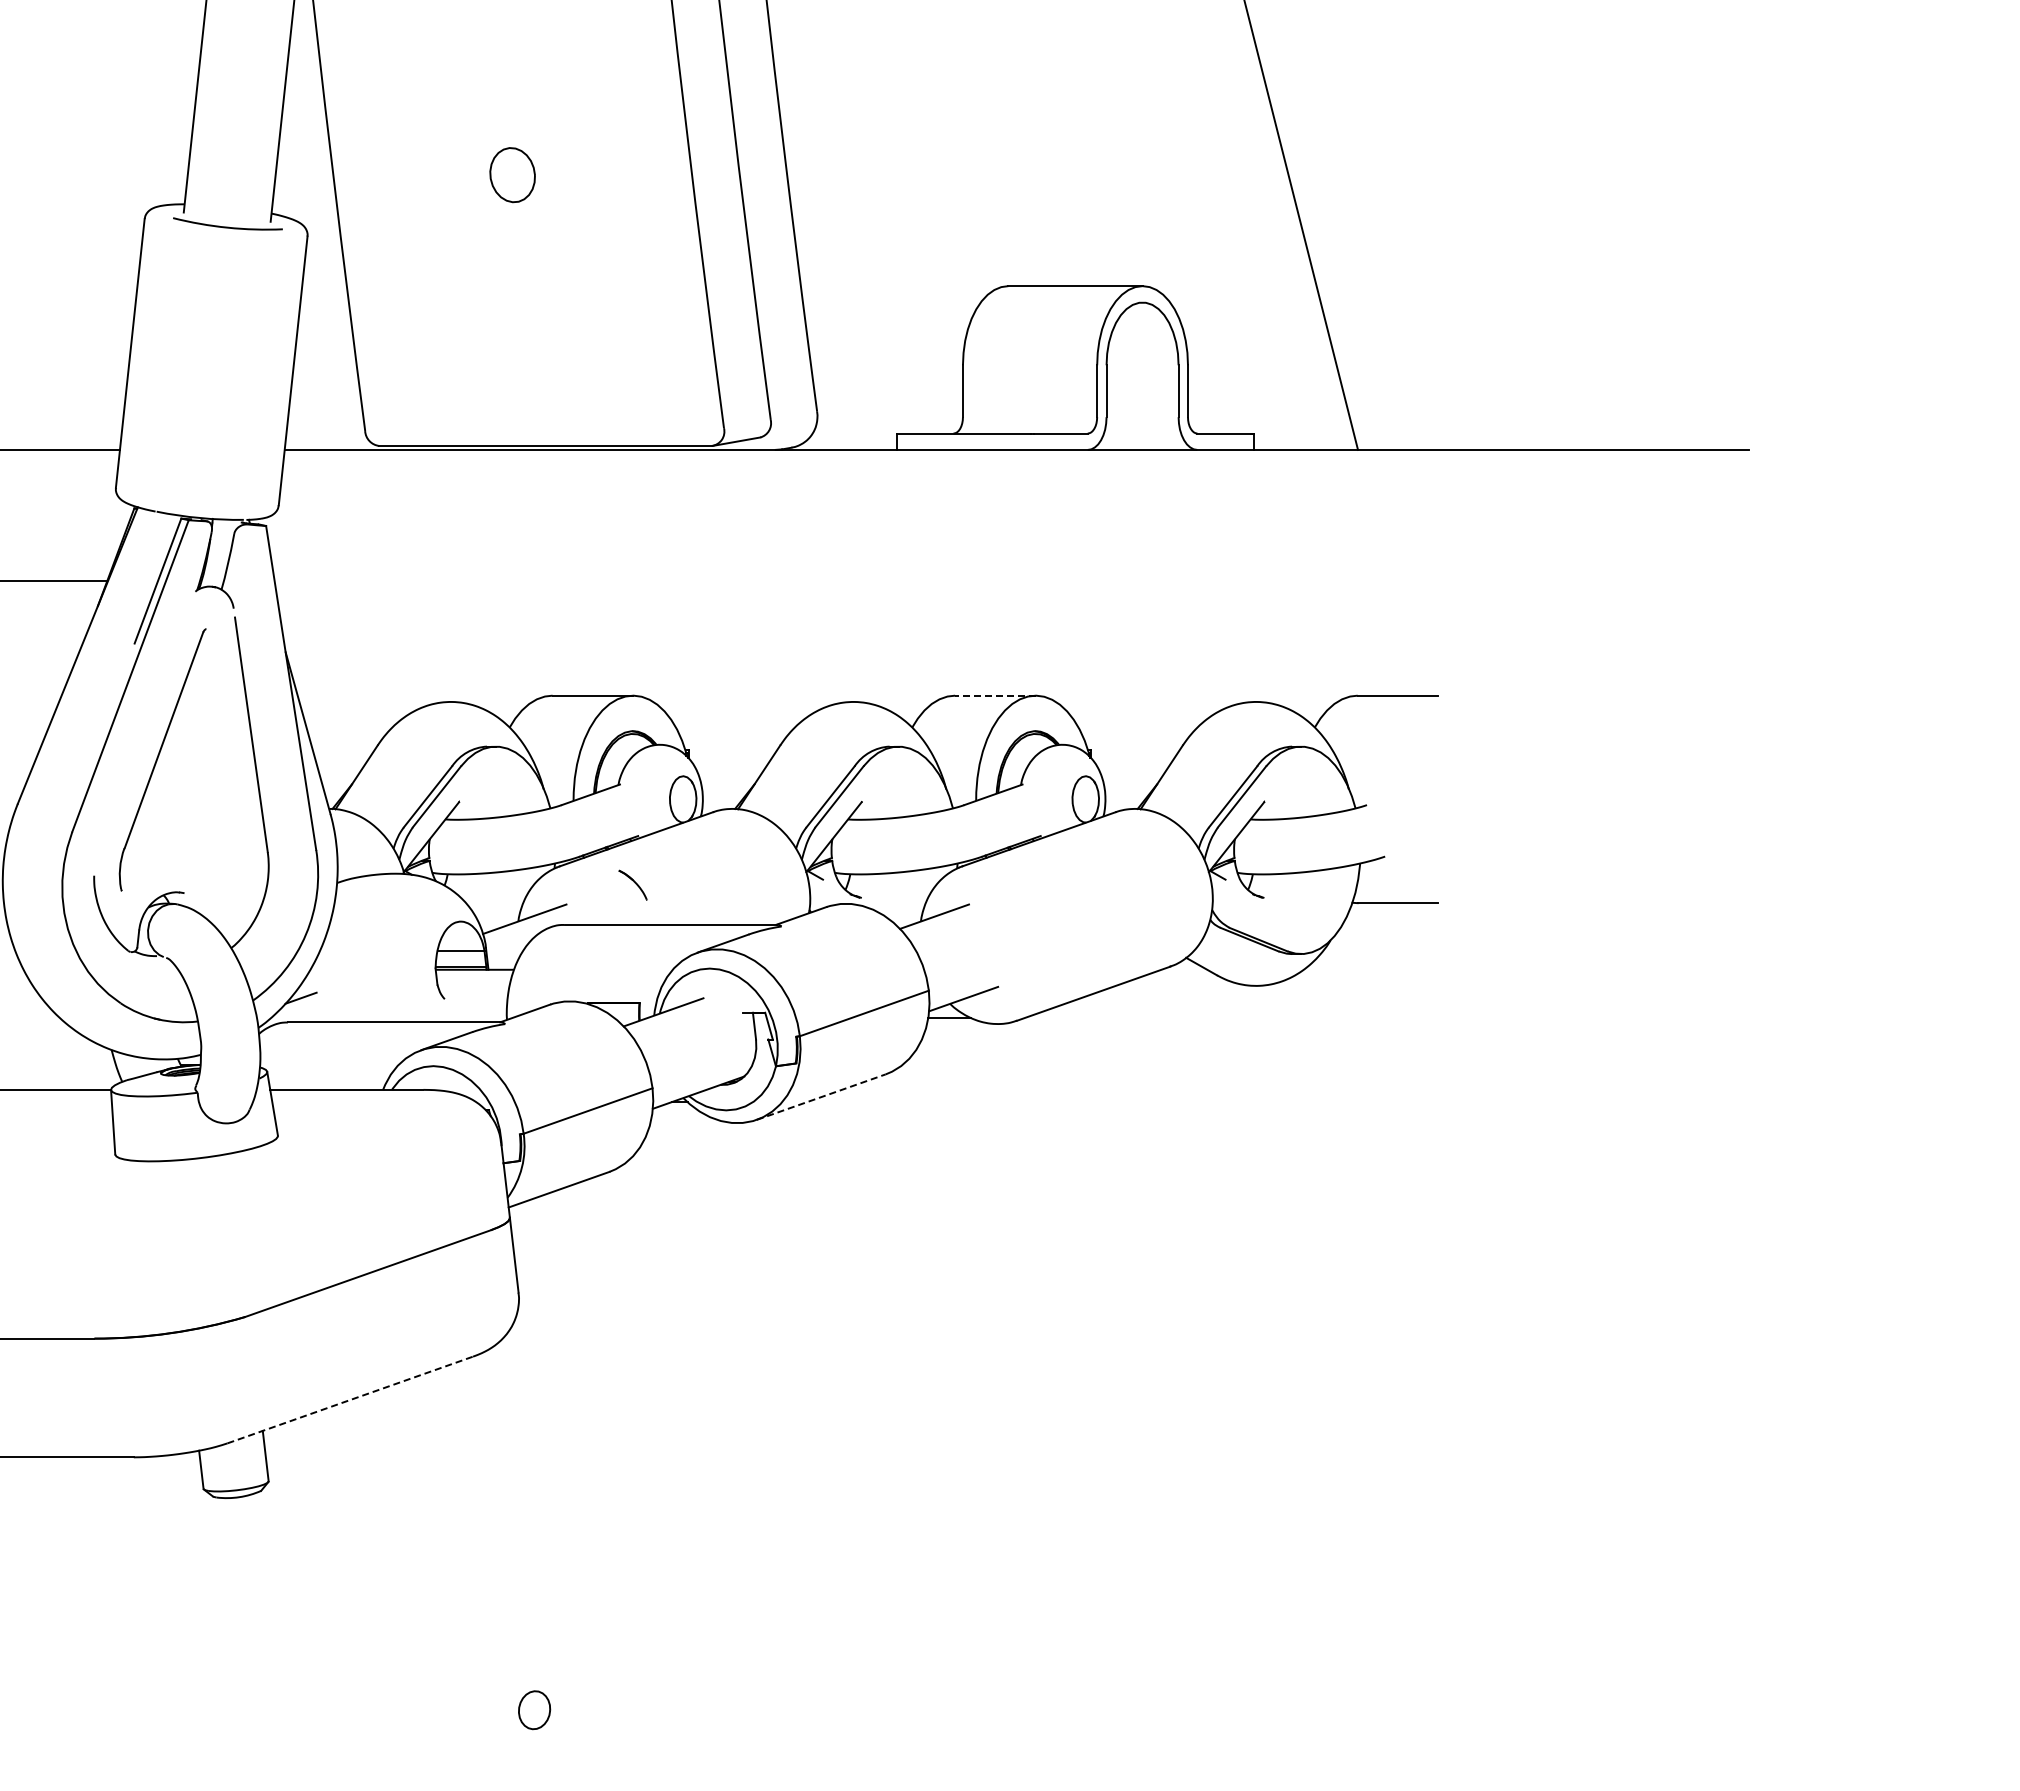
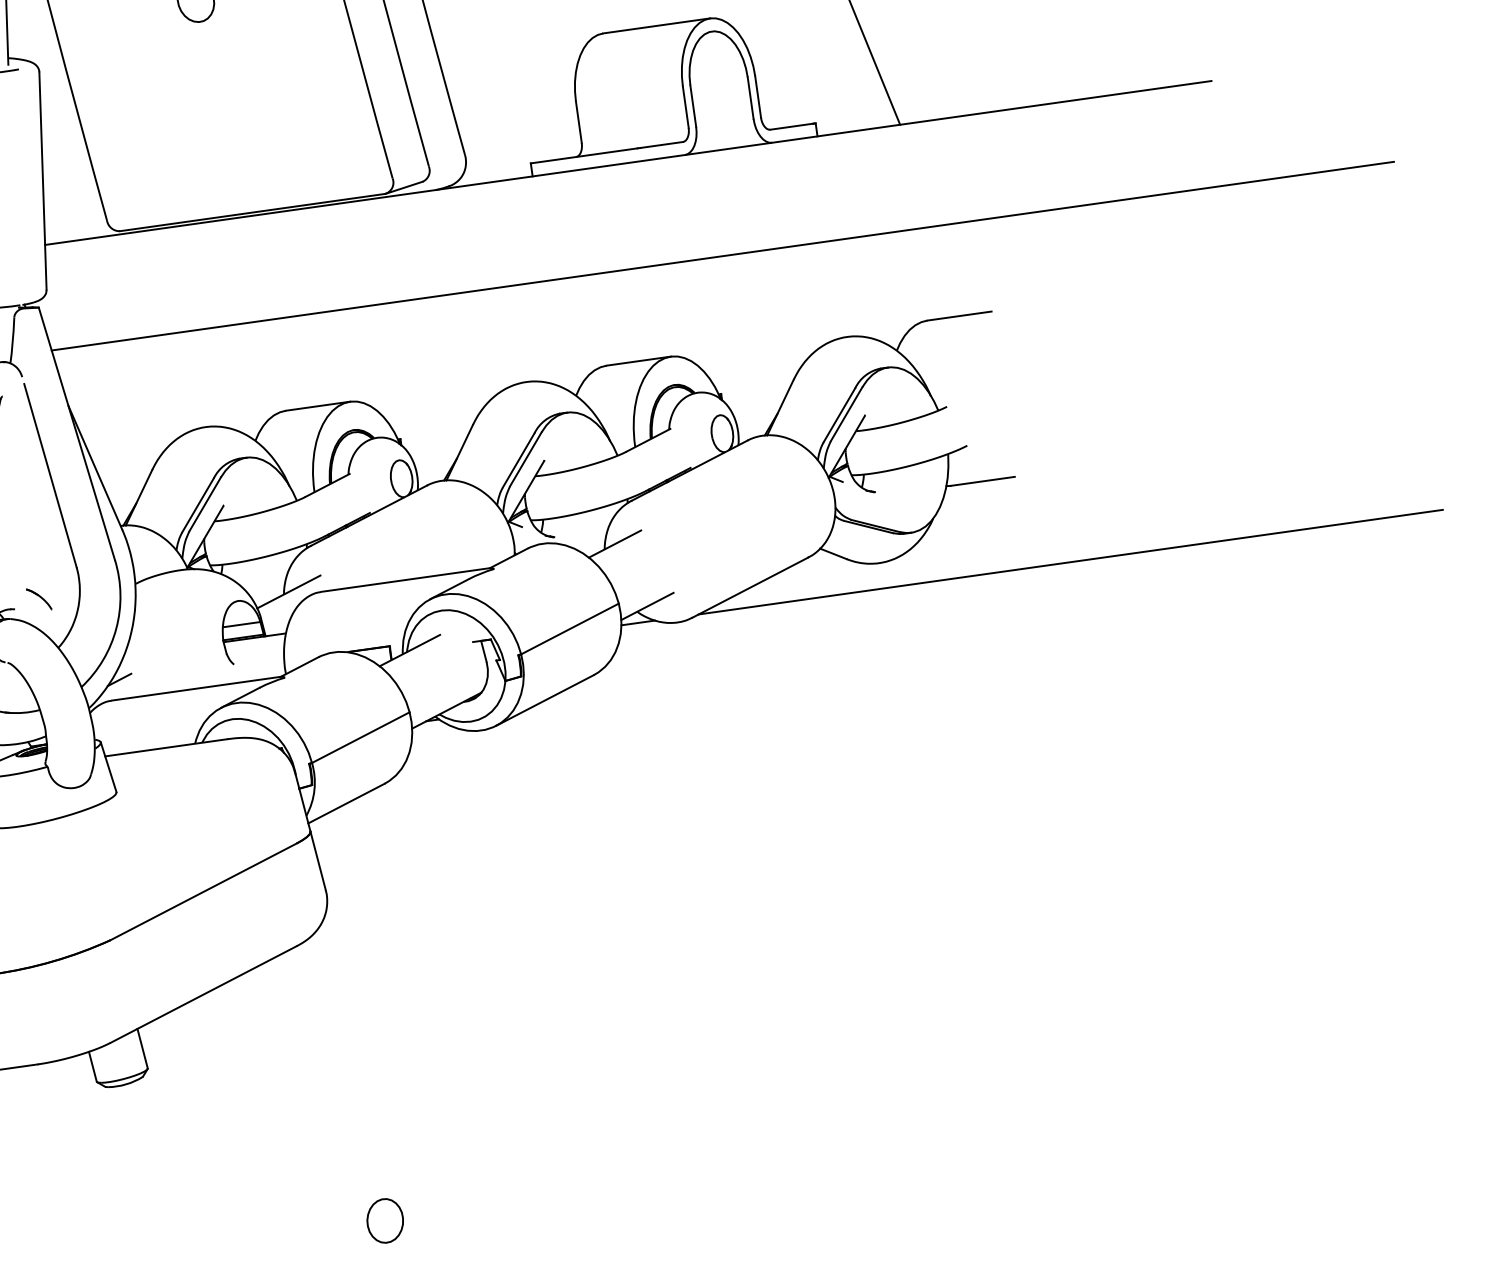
line: (1116, 581) -> (722, 256), added
line: (994, 695) -> (638, 361), dashed -> solid
part: (632, 884) -> (38, 598), moved
line: (1492, 1017) -> (1070, 561), added
line: (821, 1096) -> (545, 699), dashed -> solid
line: (350, 1399) -> (203, 994), dashed -> solid
part: (534, 1710) -> (385, 1221), size x1.43

